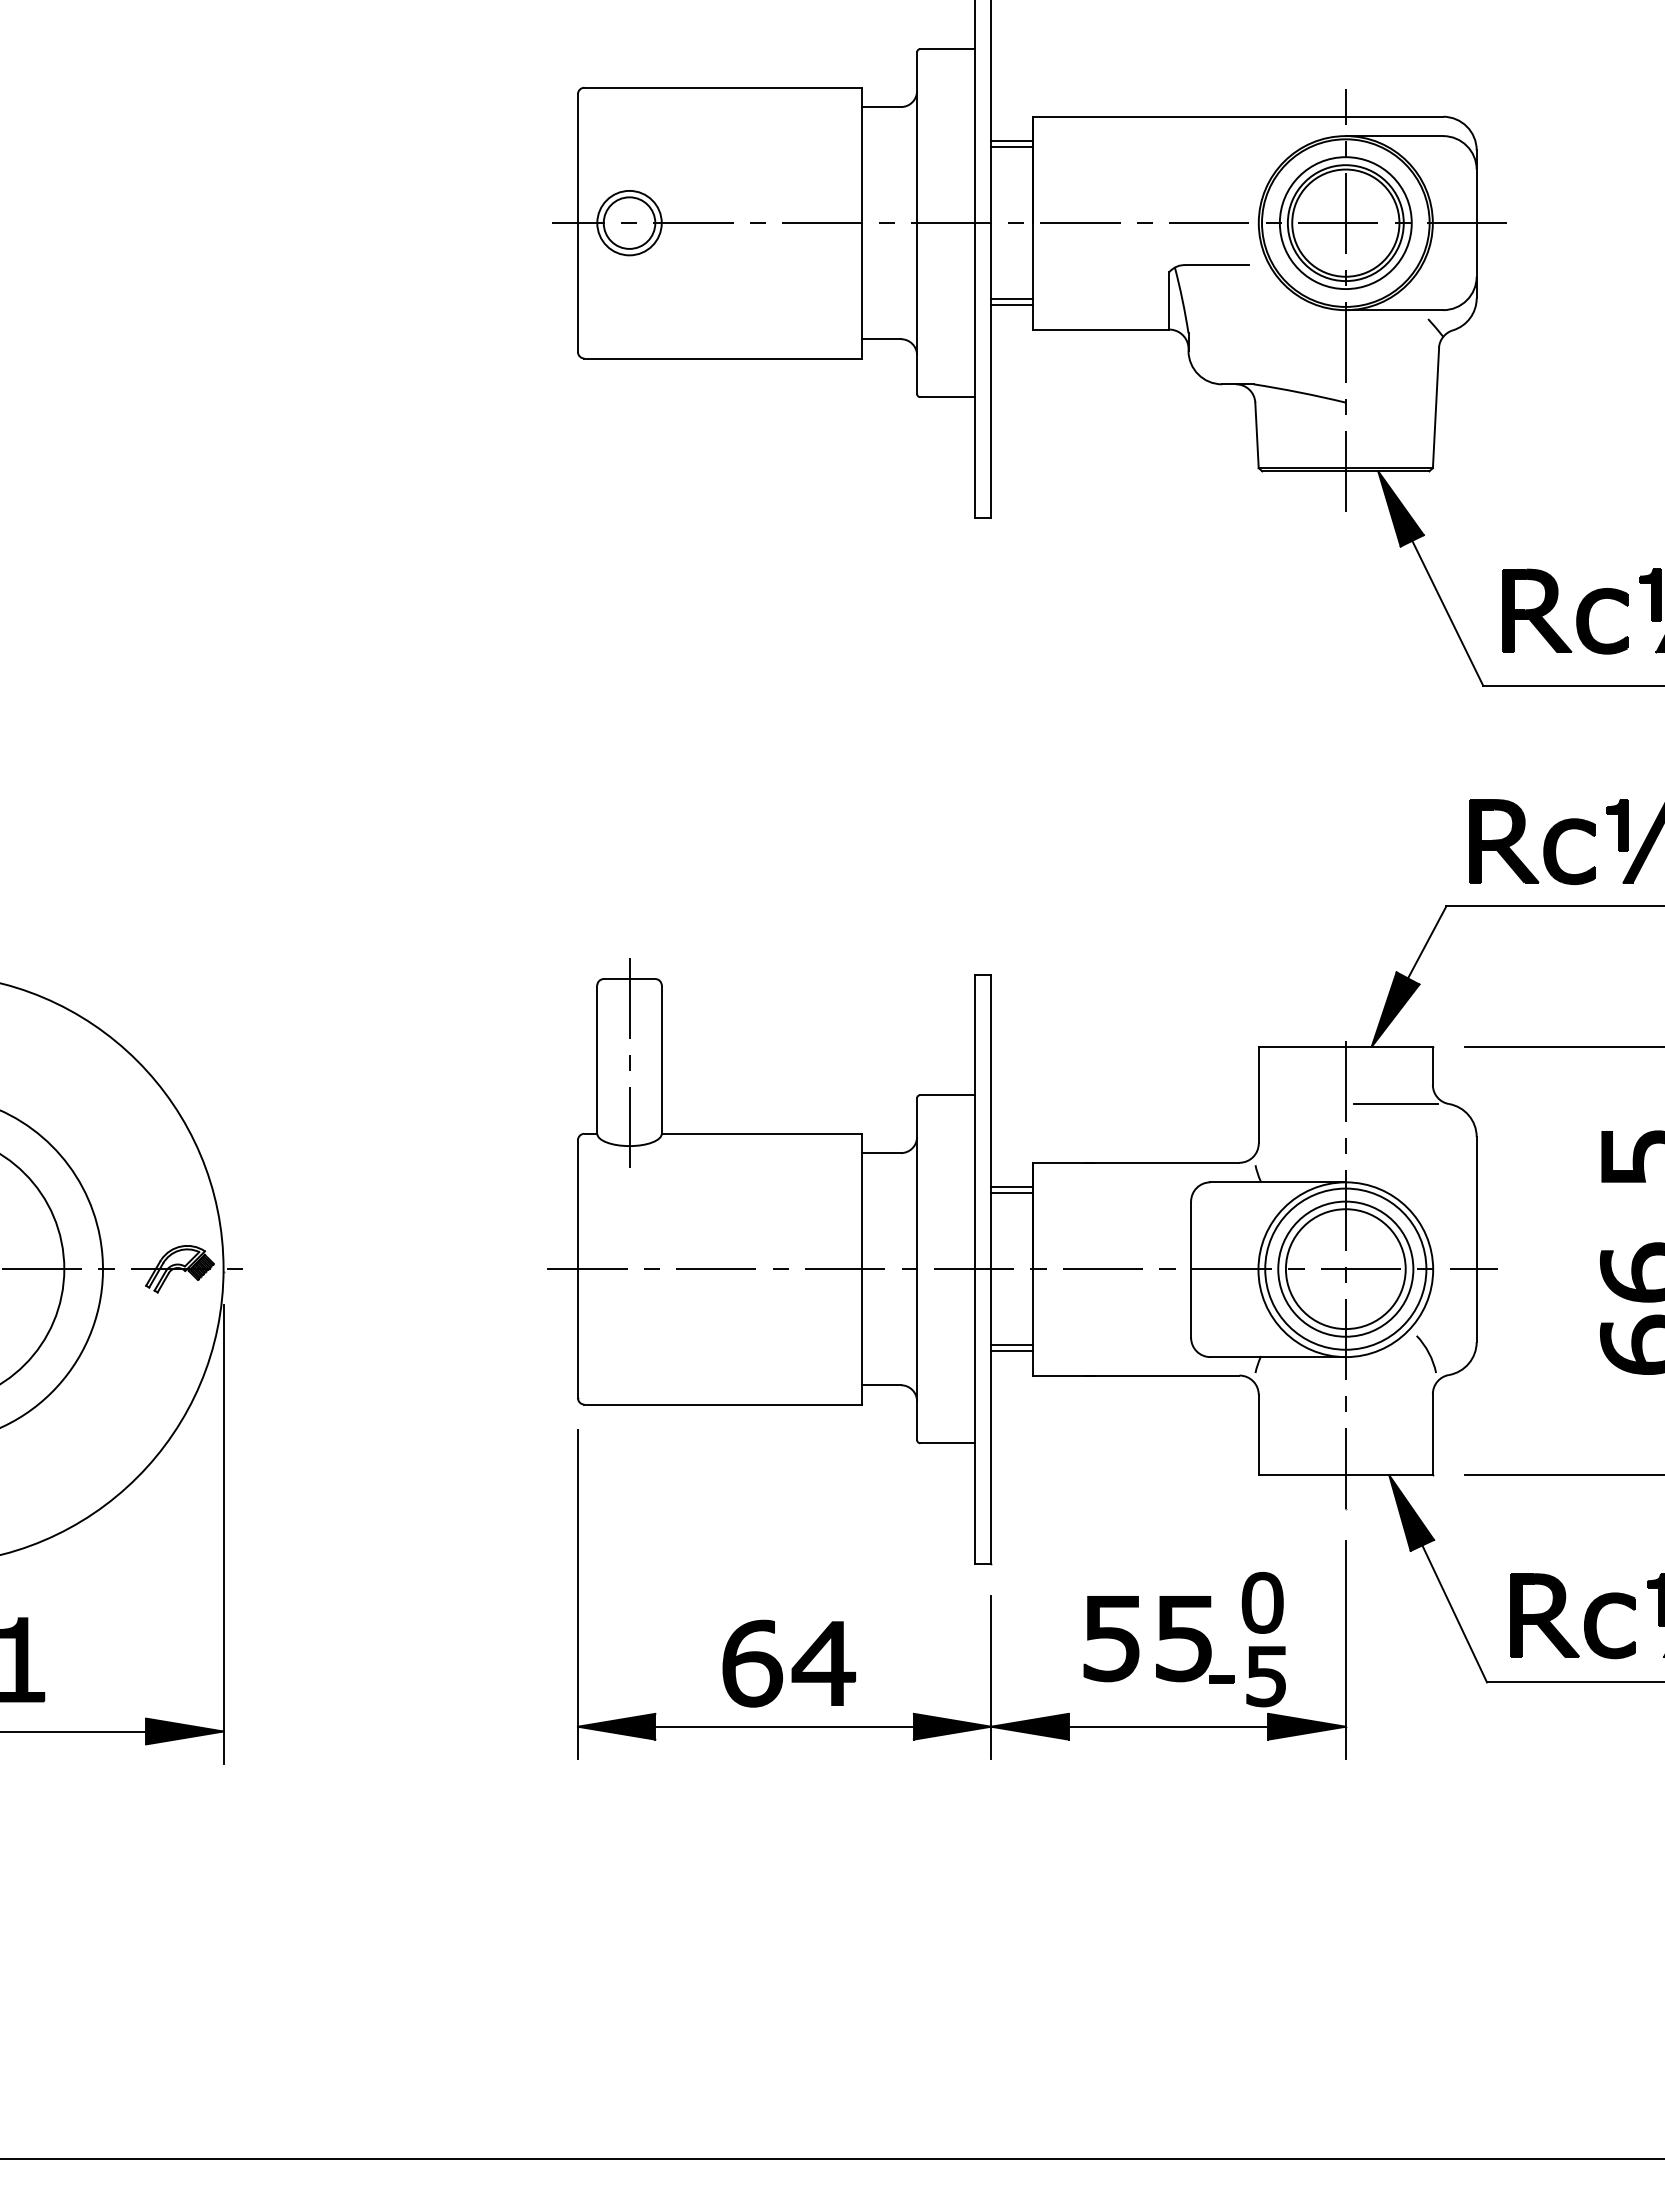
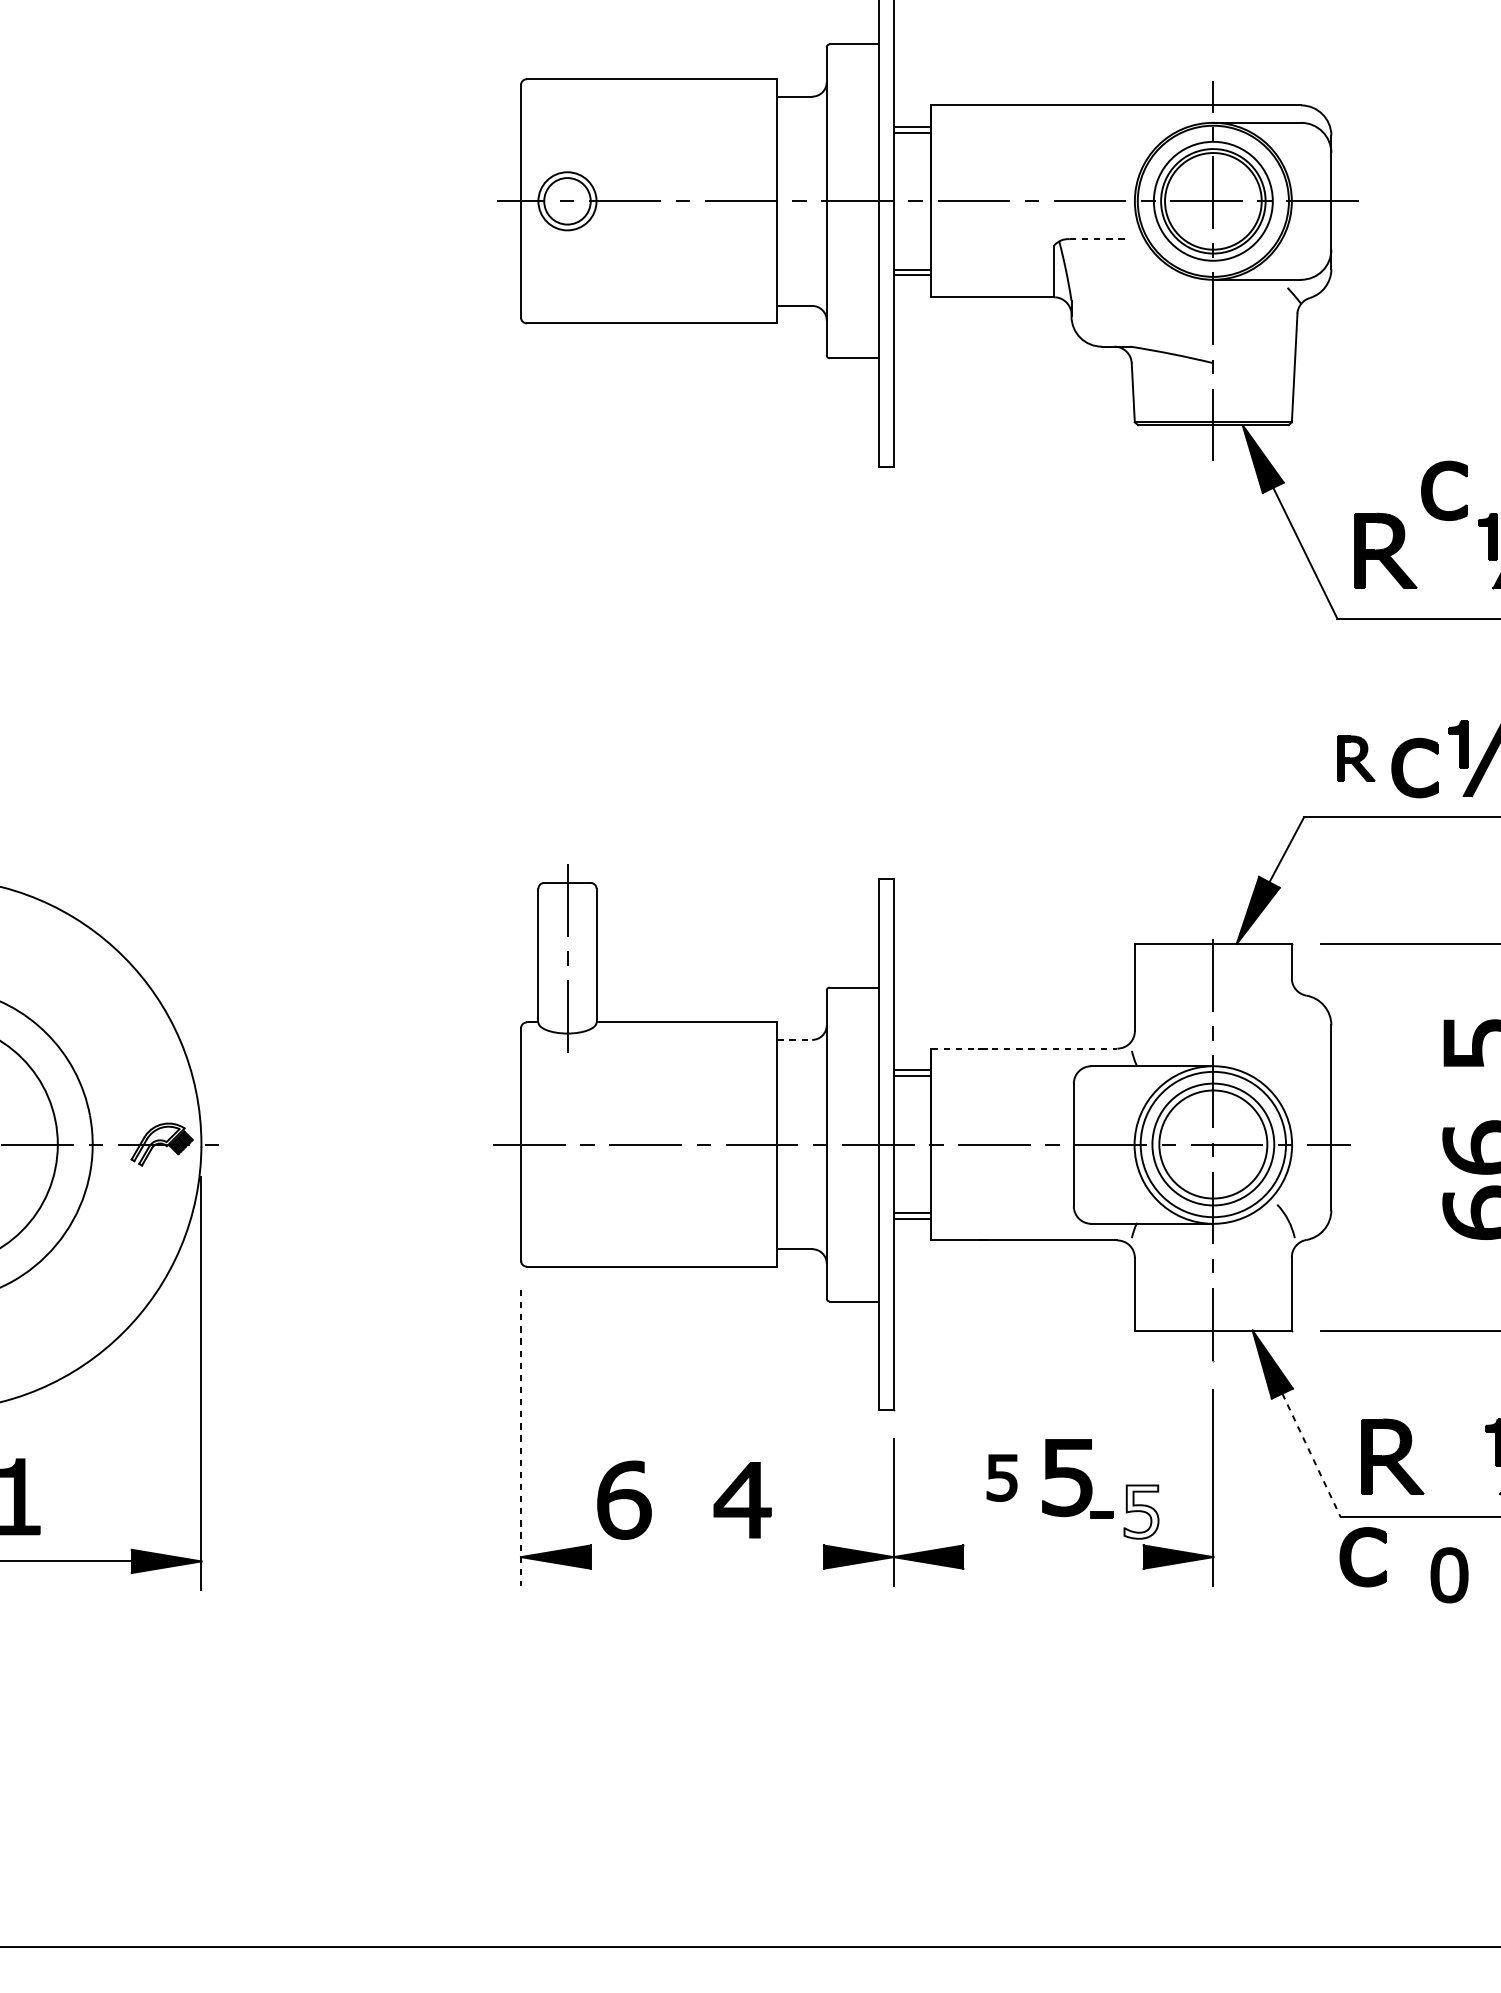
line: (1217, 265) -> (1097, 239), solid -> dashed
part: (1589, 617) -> (1433, 487), moved
part: (1504, 841) -> (1356, 758), size x0.6
line: (1395, 1104) -> (1258, 996), removed
line: (882, 1153) -> (795, 1040), solid -> dashed
line: (1136, 1162) -> (1024, 1048), solid -> dashed
line: (577, 1595) -> (520, 1438), solid -> dashed
part: (1262, 1602) -> (1449, 1574), moved
line: (1454, 1613) -> (1311, 1455), solid -> dashed
part: (1596, 1625) -> (1351, 1556), moved
part: (1111, 1639) -> (1002, 1478), size x0.6
part: (752, 1663) -> (624, 1500), moved
fill: (1266, 1676) -> (1141, 1511), removed
line: (784, 1726) -> (707, 1556), removed
line: (1168, 1726) -> (1053, 1556), removed

